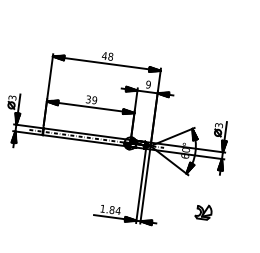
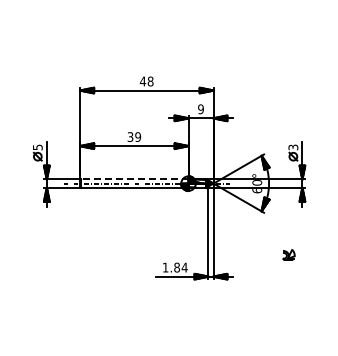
text: (11, 97) -> (36, 146), 3 -> 5
line: (87, 134) -> (134, 179), solid -> dashed
part: (203, 211) -> (288, 254), size x0.6

